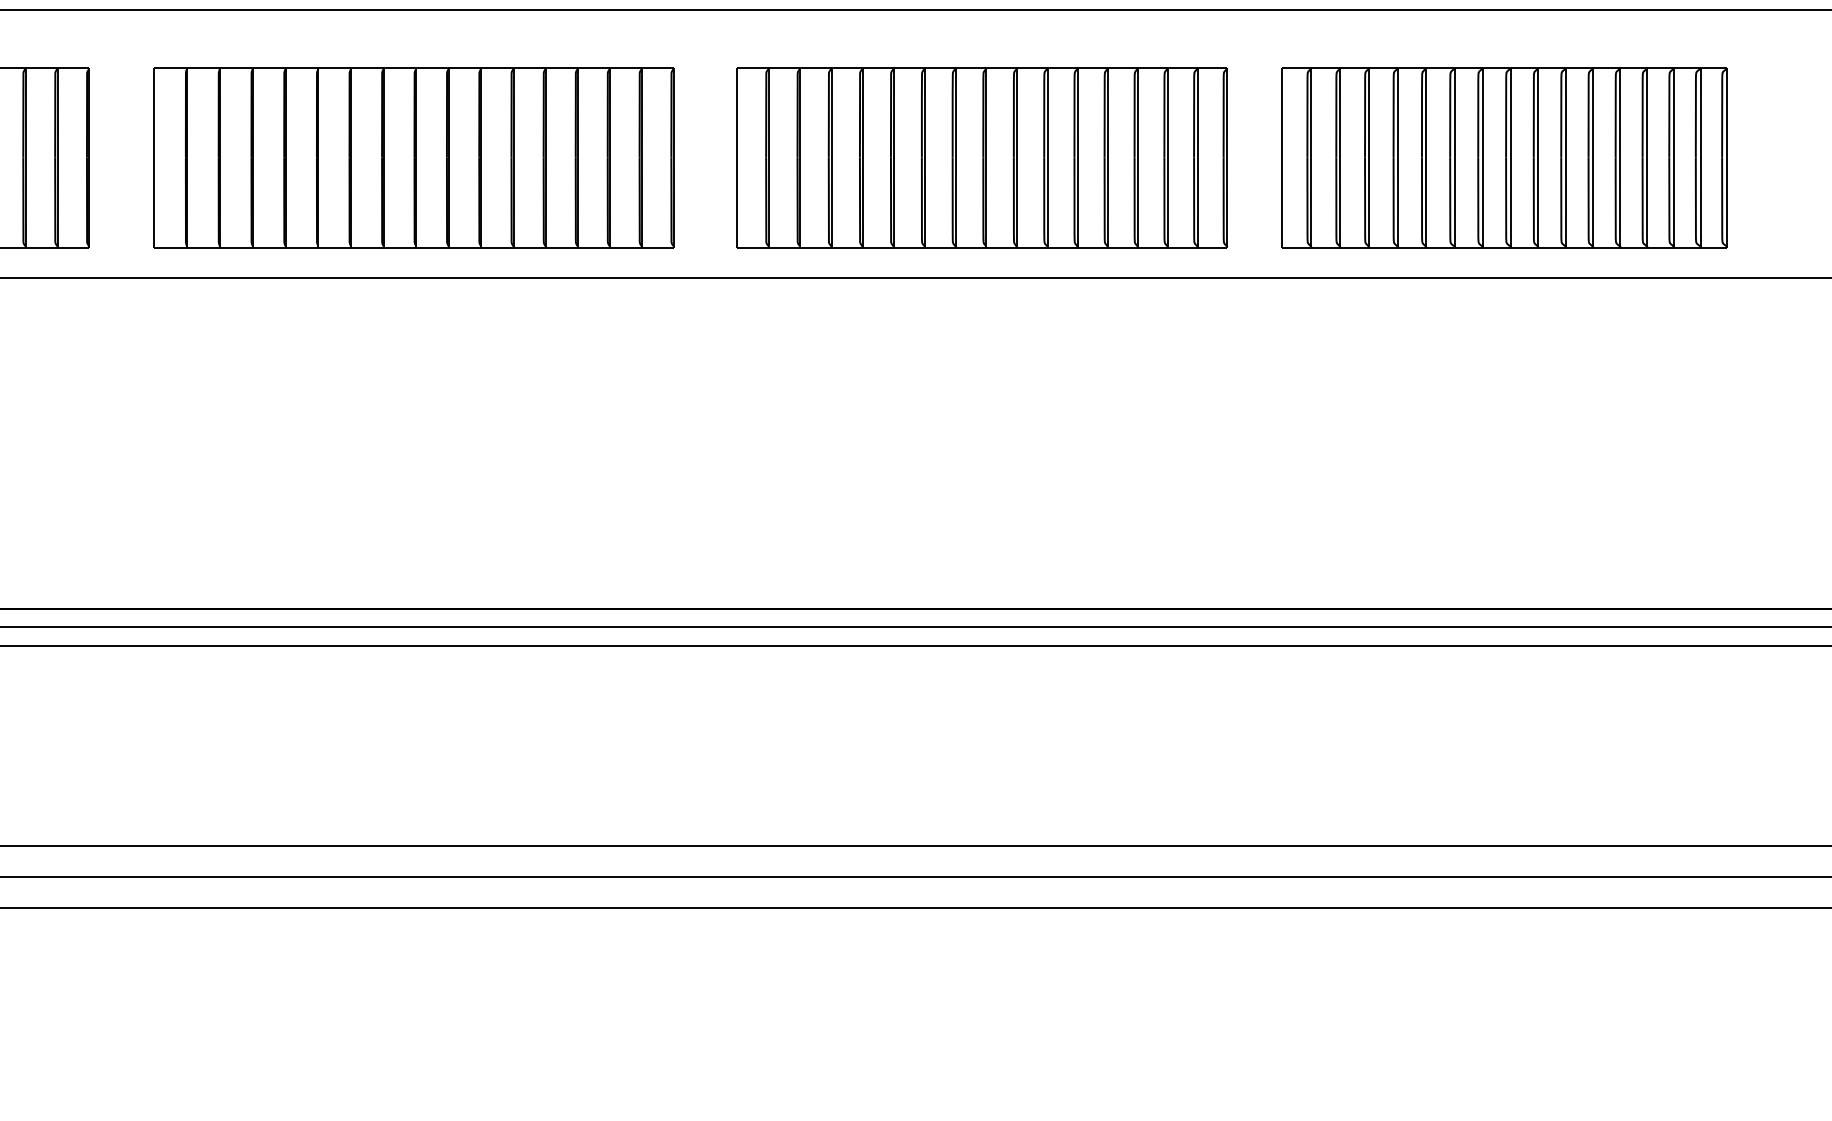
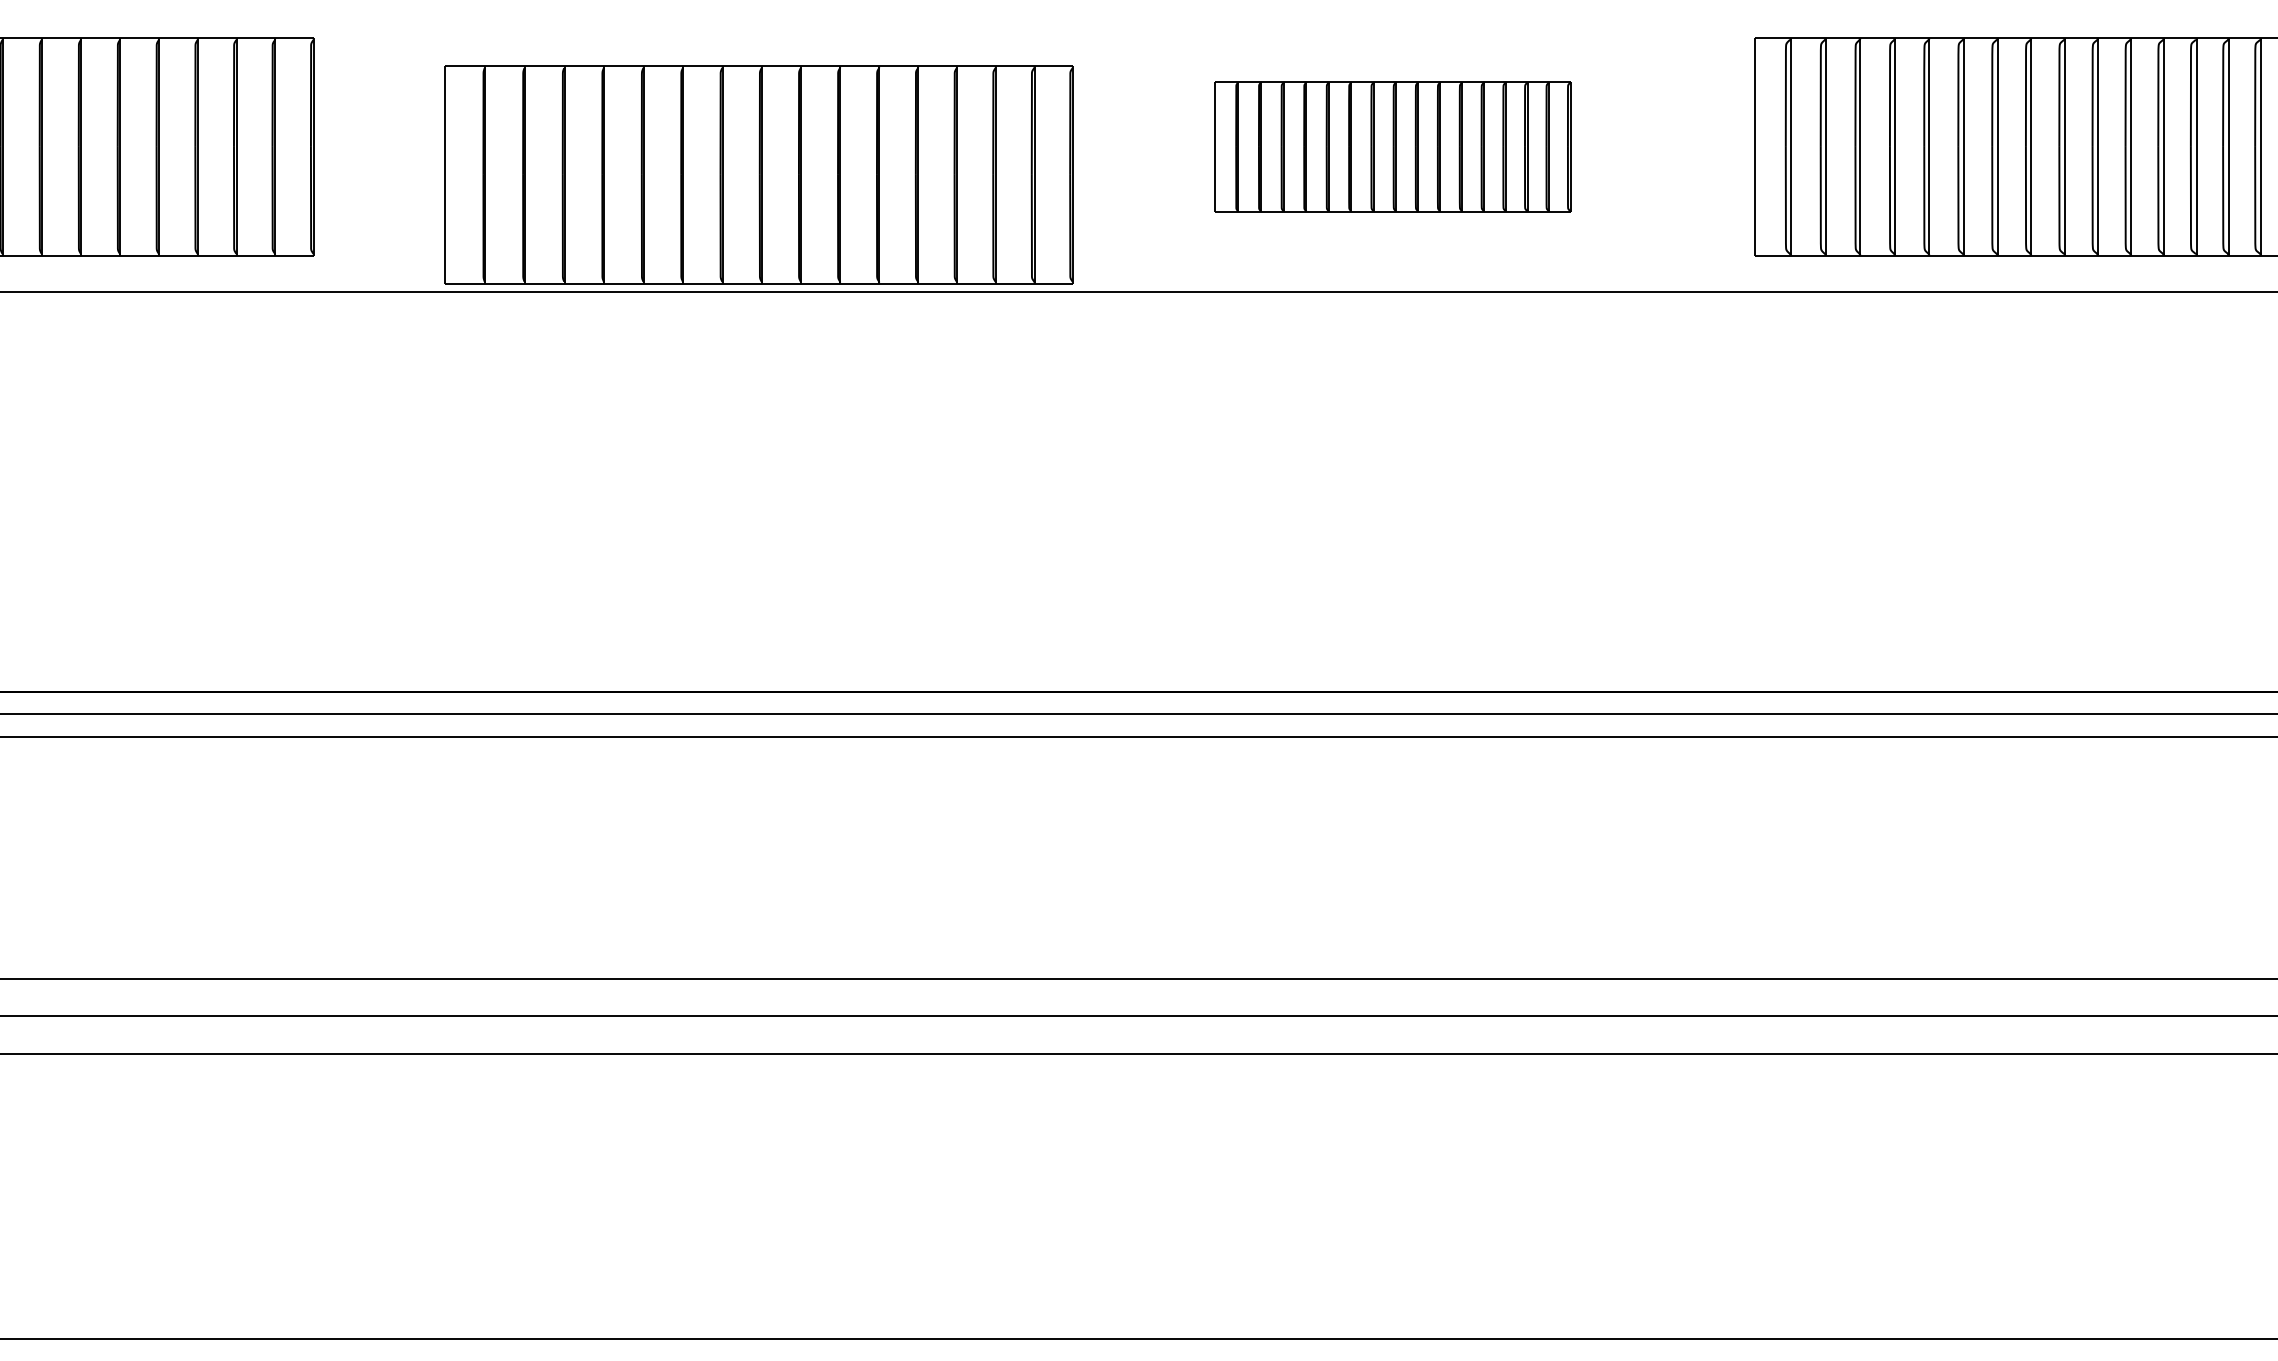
part: (413, 157) -> (758, 174), moved
part: (981, 157) -> (1392, 146), size x0.6

